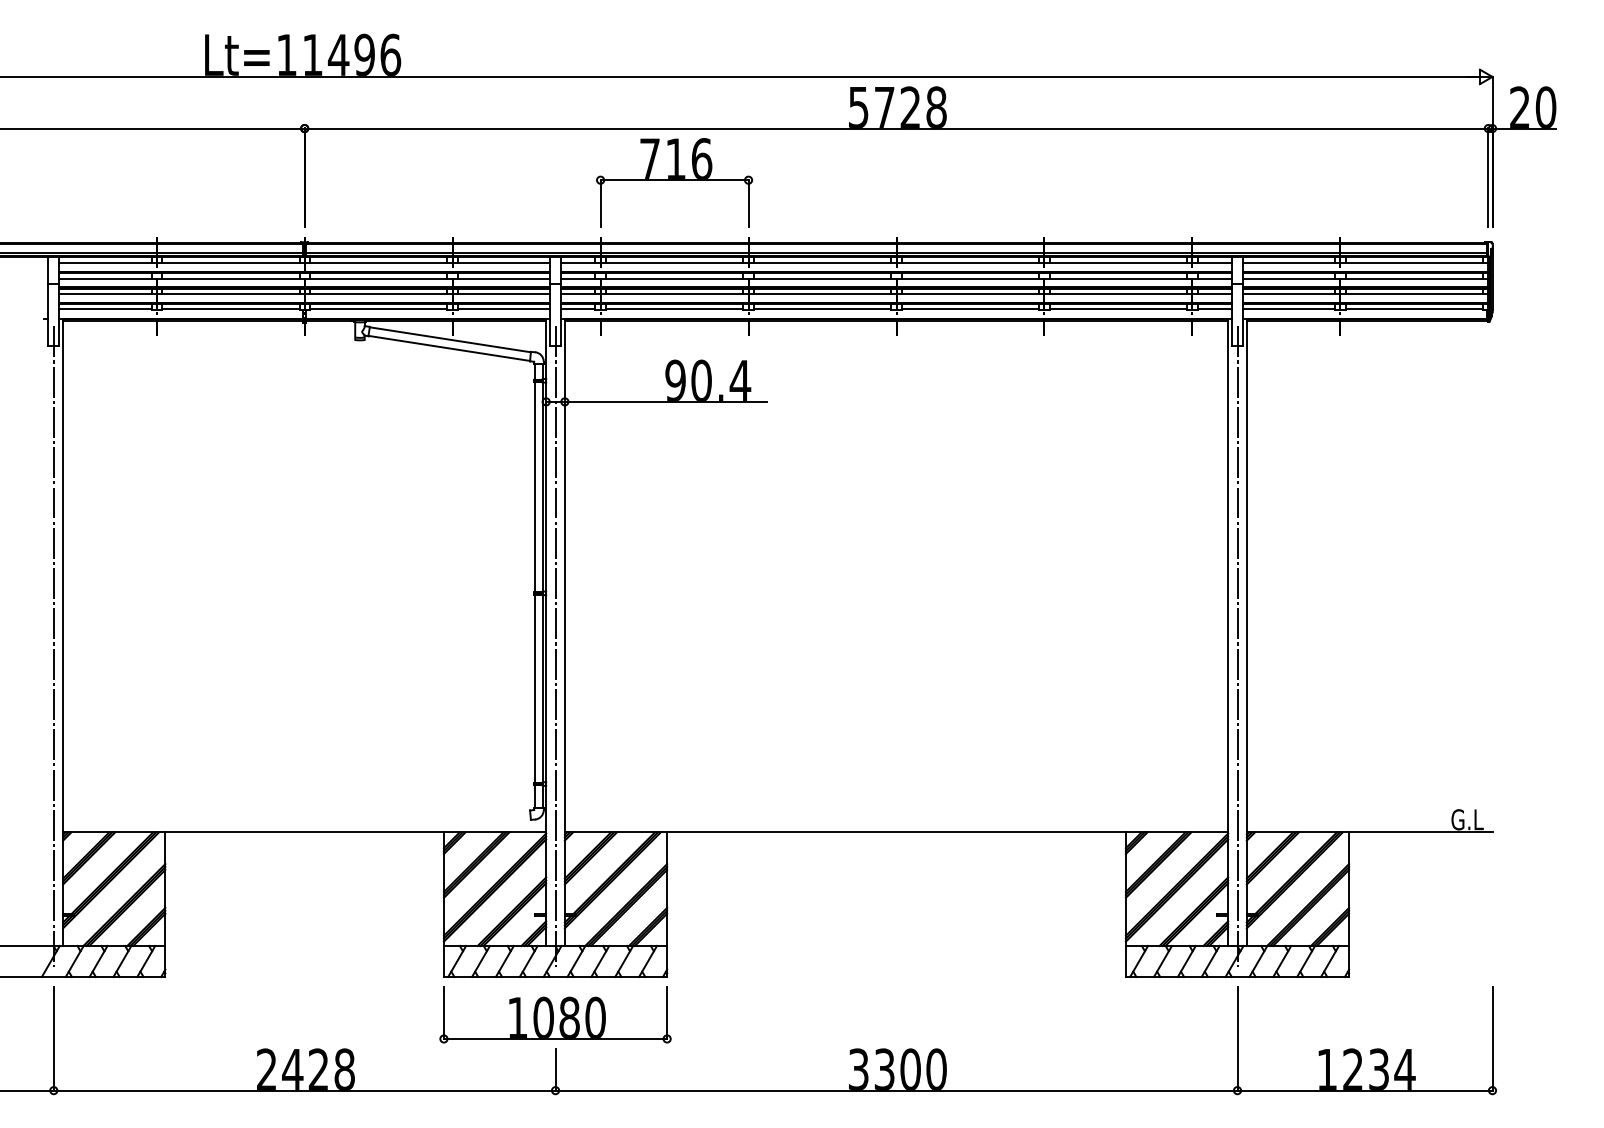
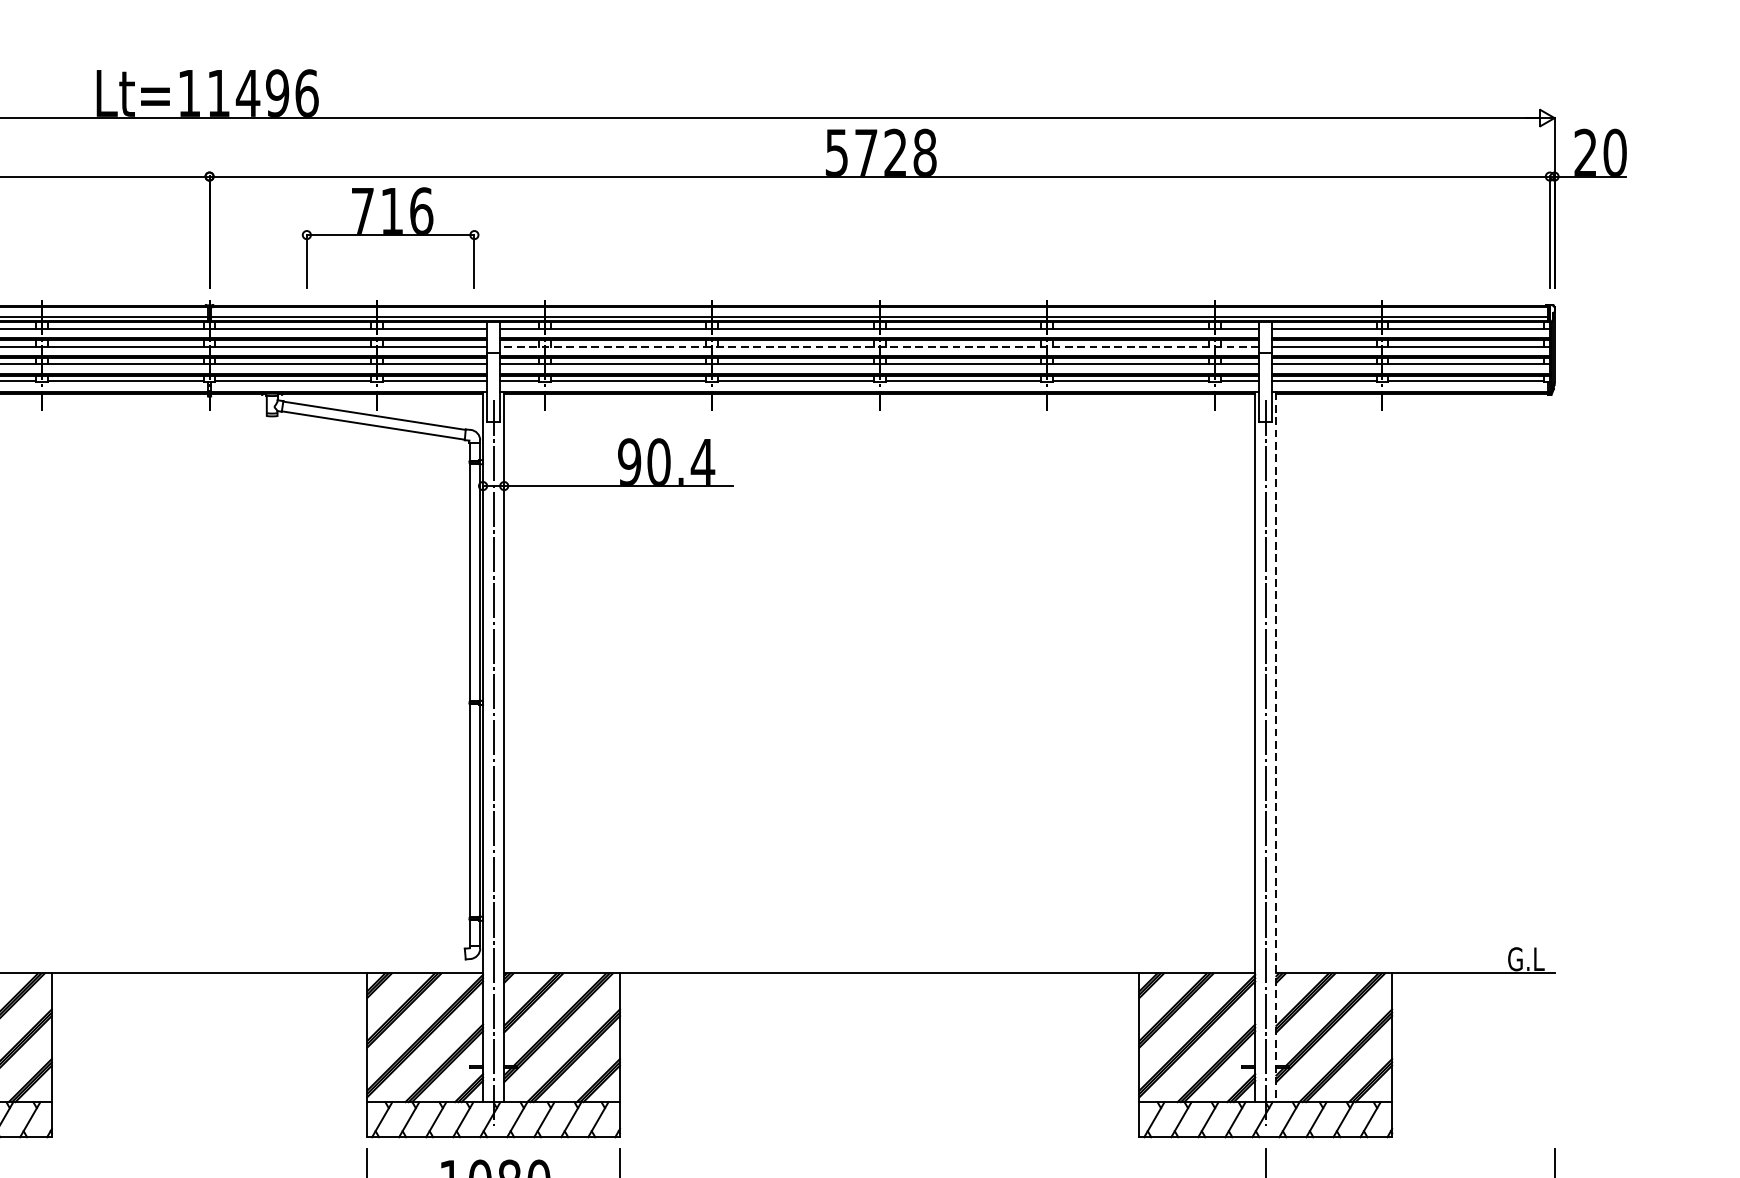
part: (674, 182) -> (390, 237), moved
line: (896, 278) -> (879, 346), solid -> dashed
line: (1246, 632) -> (1276, 747), solid -> dashed

